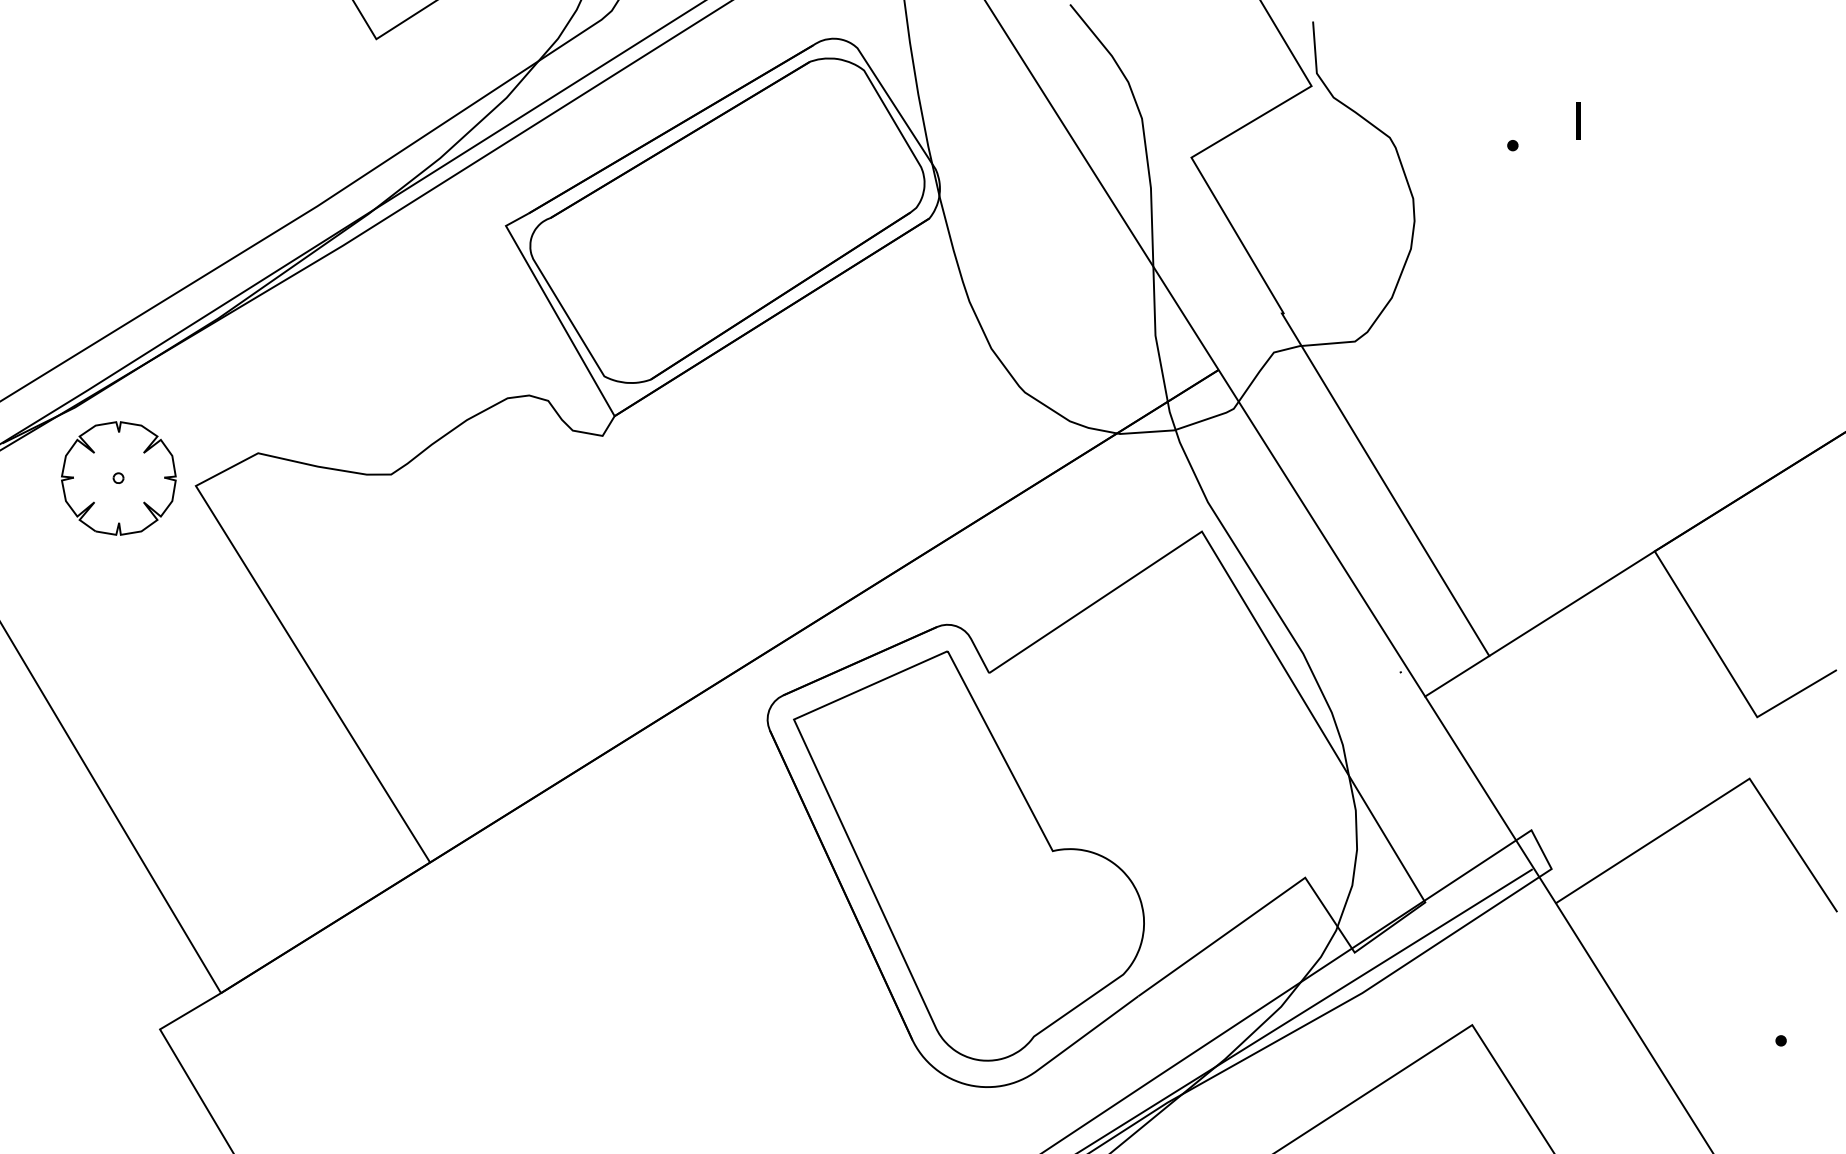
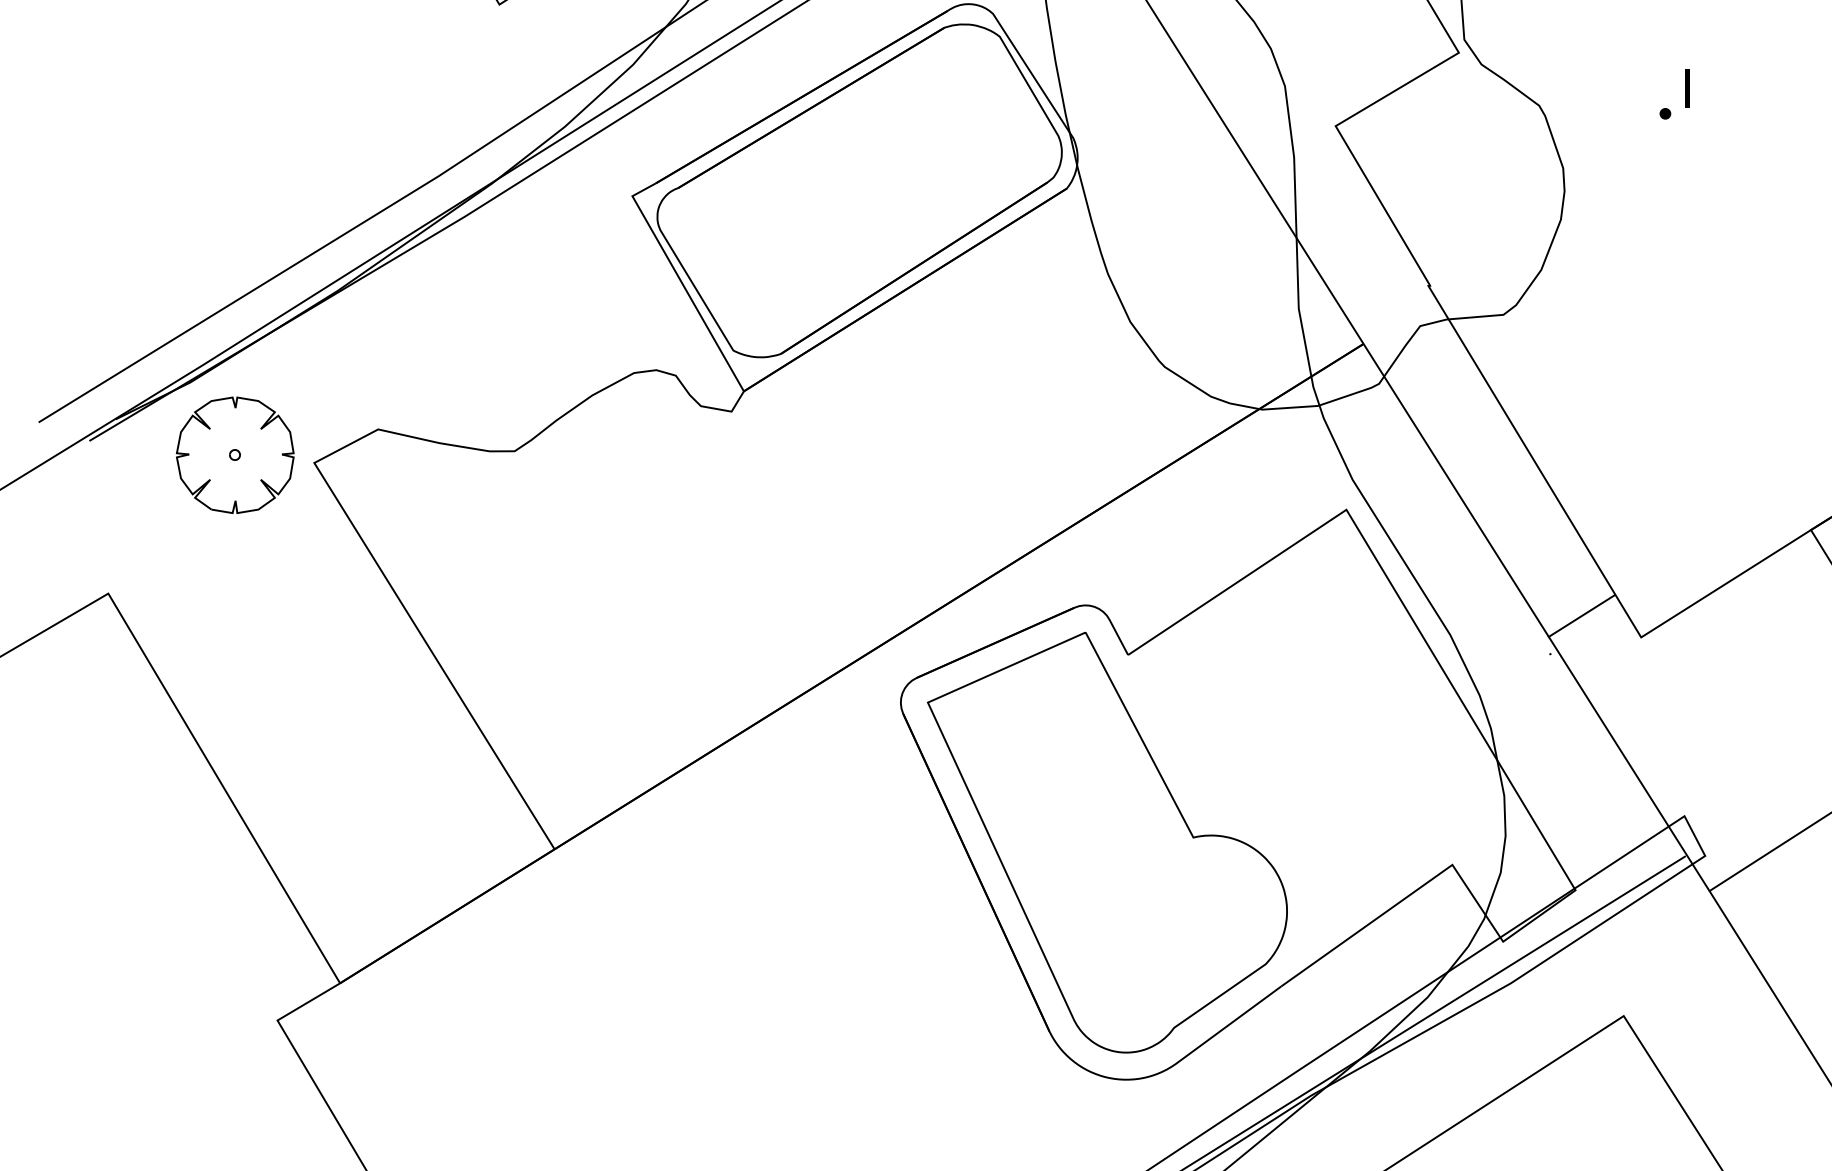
text: (1578, 120) -> (1687, 88), moved
line: (1457, 676) -> (1581, 616), moved

